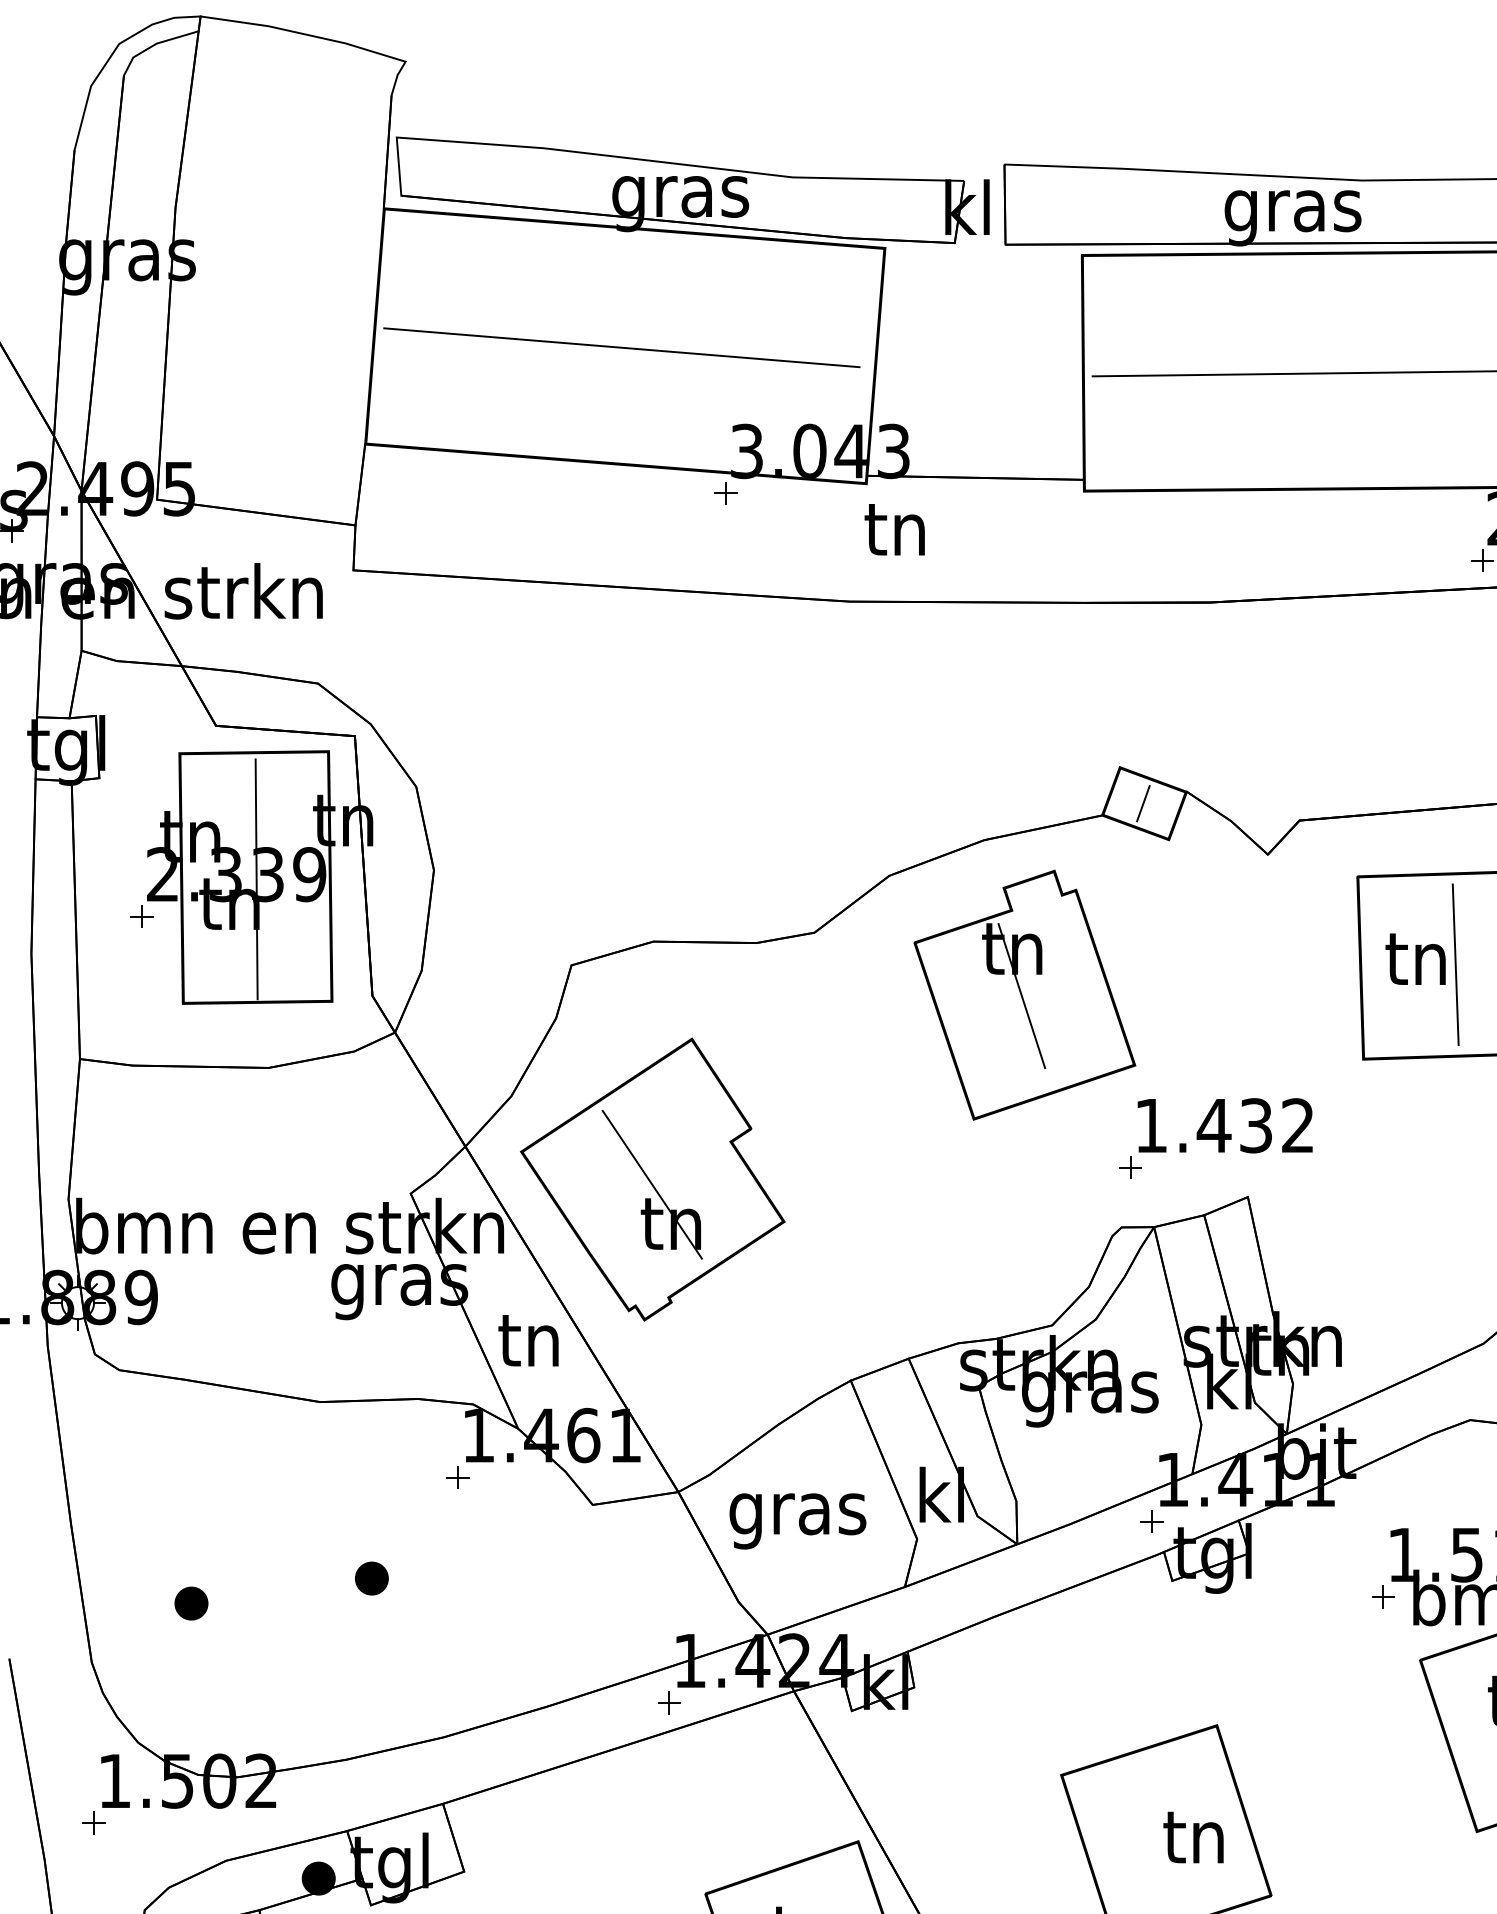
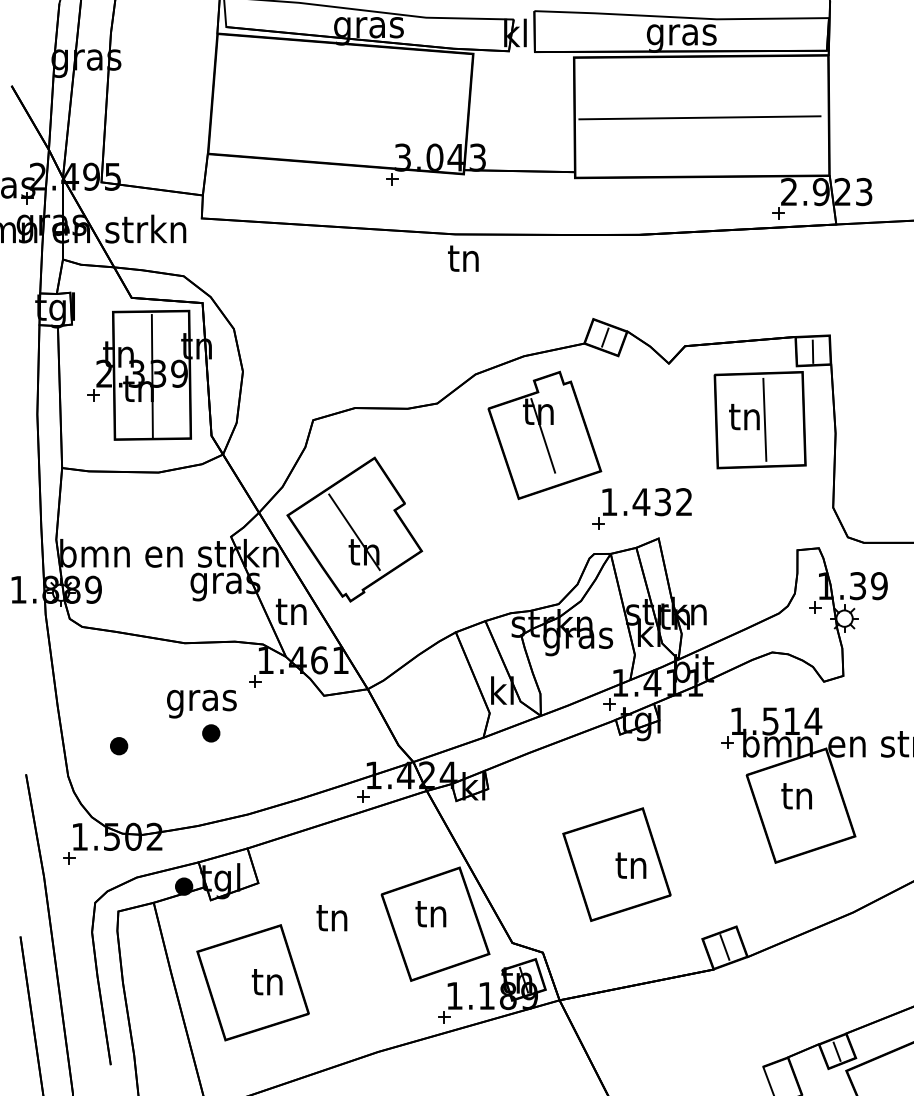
line: (621, 347) -> (338, 104), removed
text: (895, 529) -> (463, 258), moved
text: (797, 1521) -> (201, 704), moved

